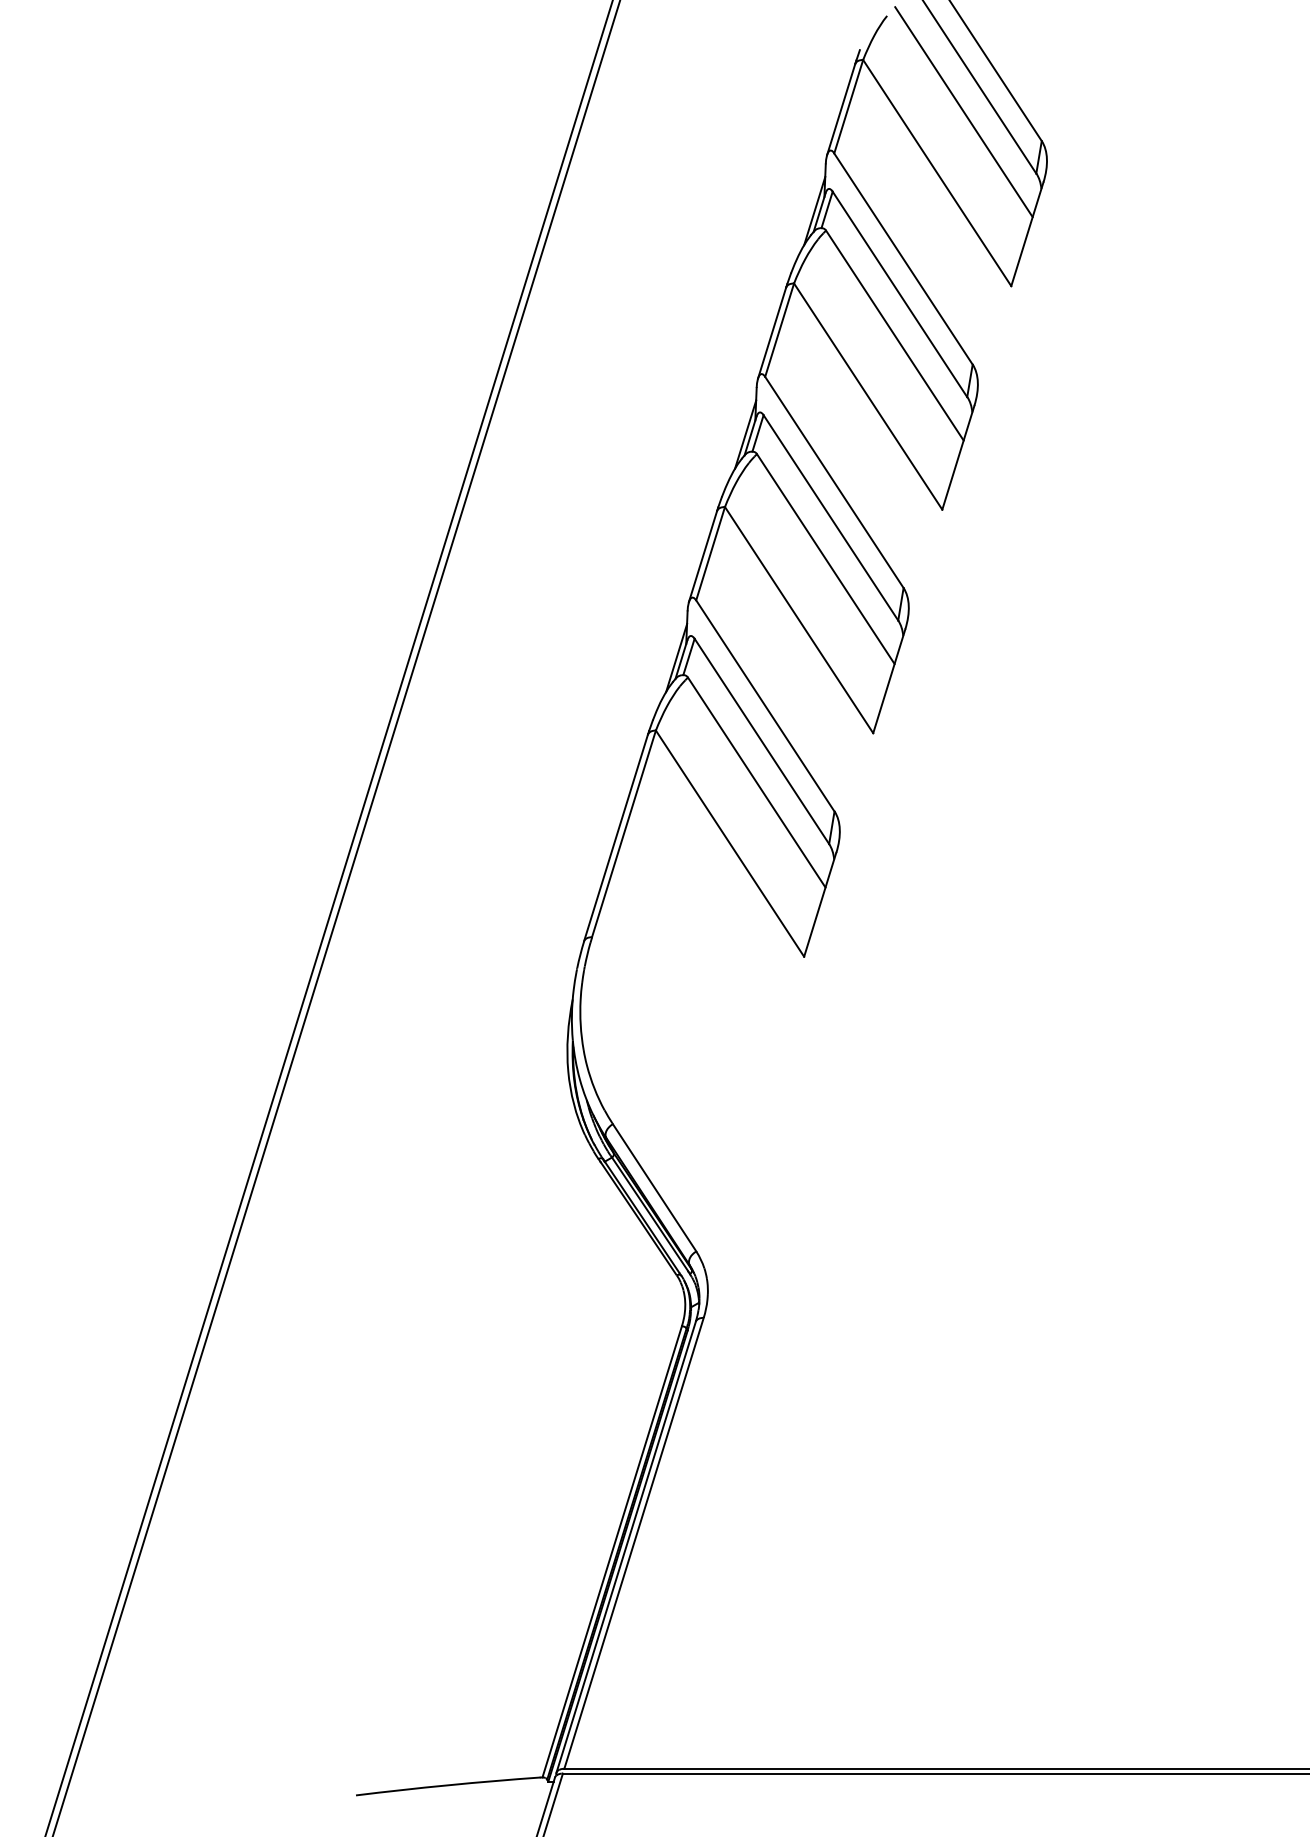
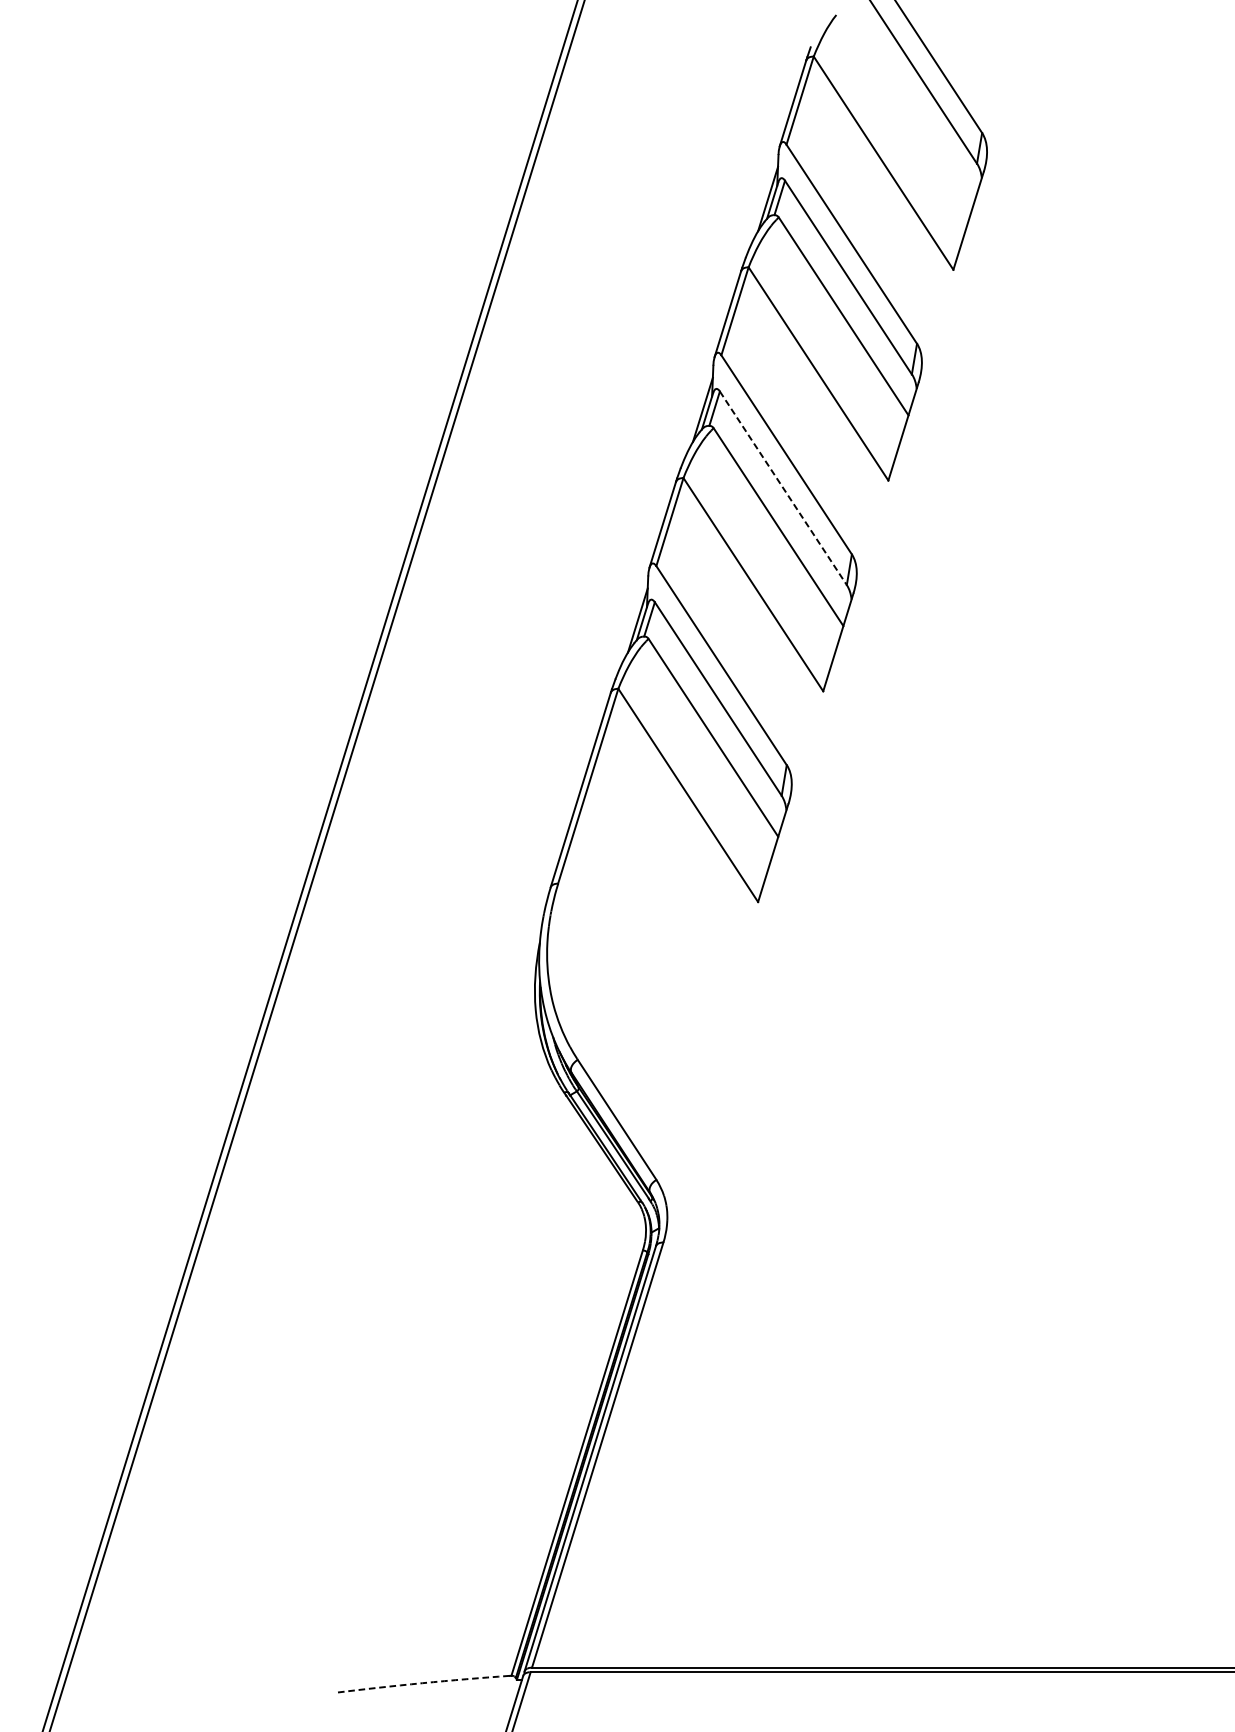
line: (963, 112) -> (908, 106), removed
line: (830, 517) -> (782, 487), solid -> dashed
arc: (448, 1785) -> (422, 1683), solid -> dashed

